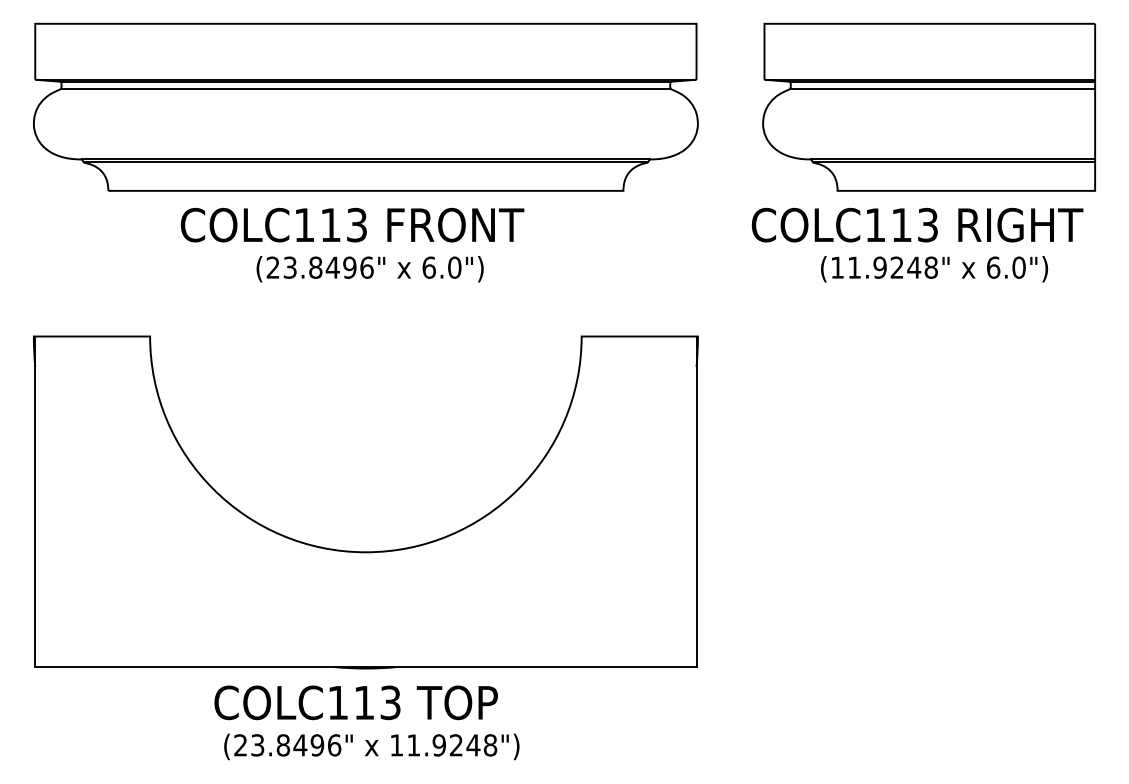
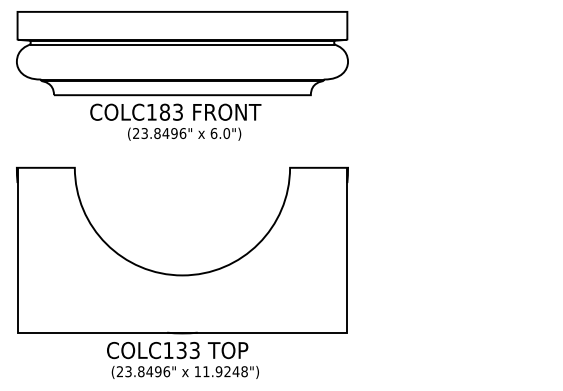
part: (923, 151) -> (460, 75), removed
text: (331, 223) -> (165, 111), COLC113 -> COLC183
text: (363, 702) -> (181, 350), COLC113 -> COLC133

